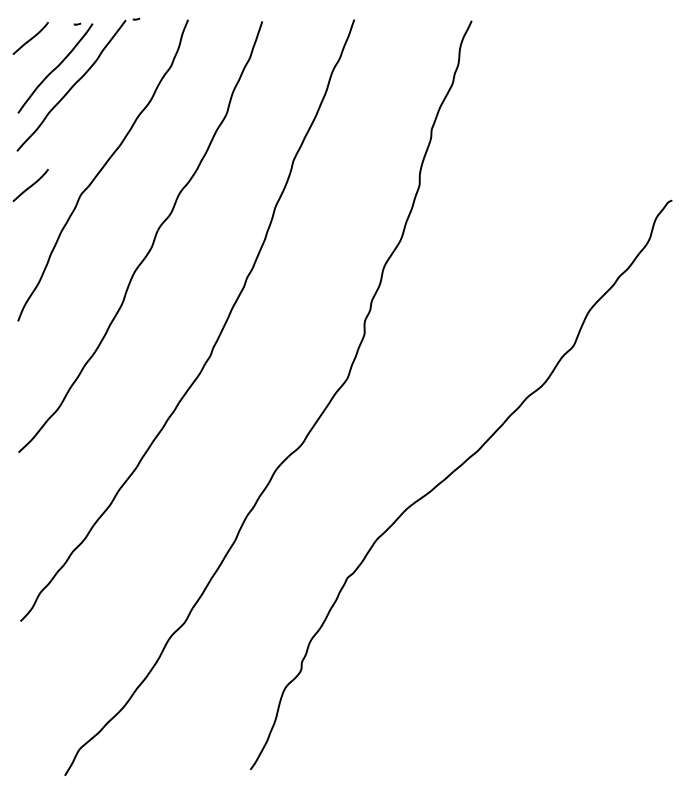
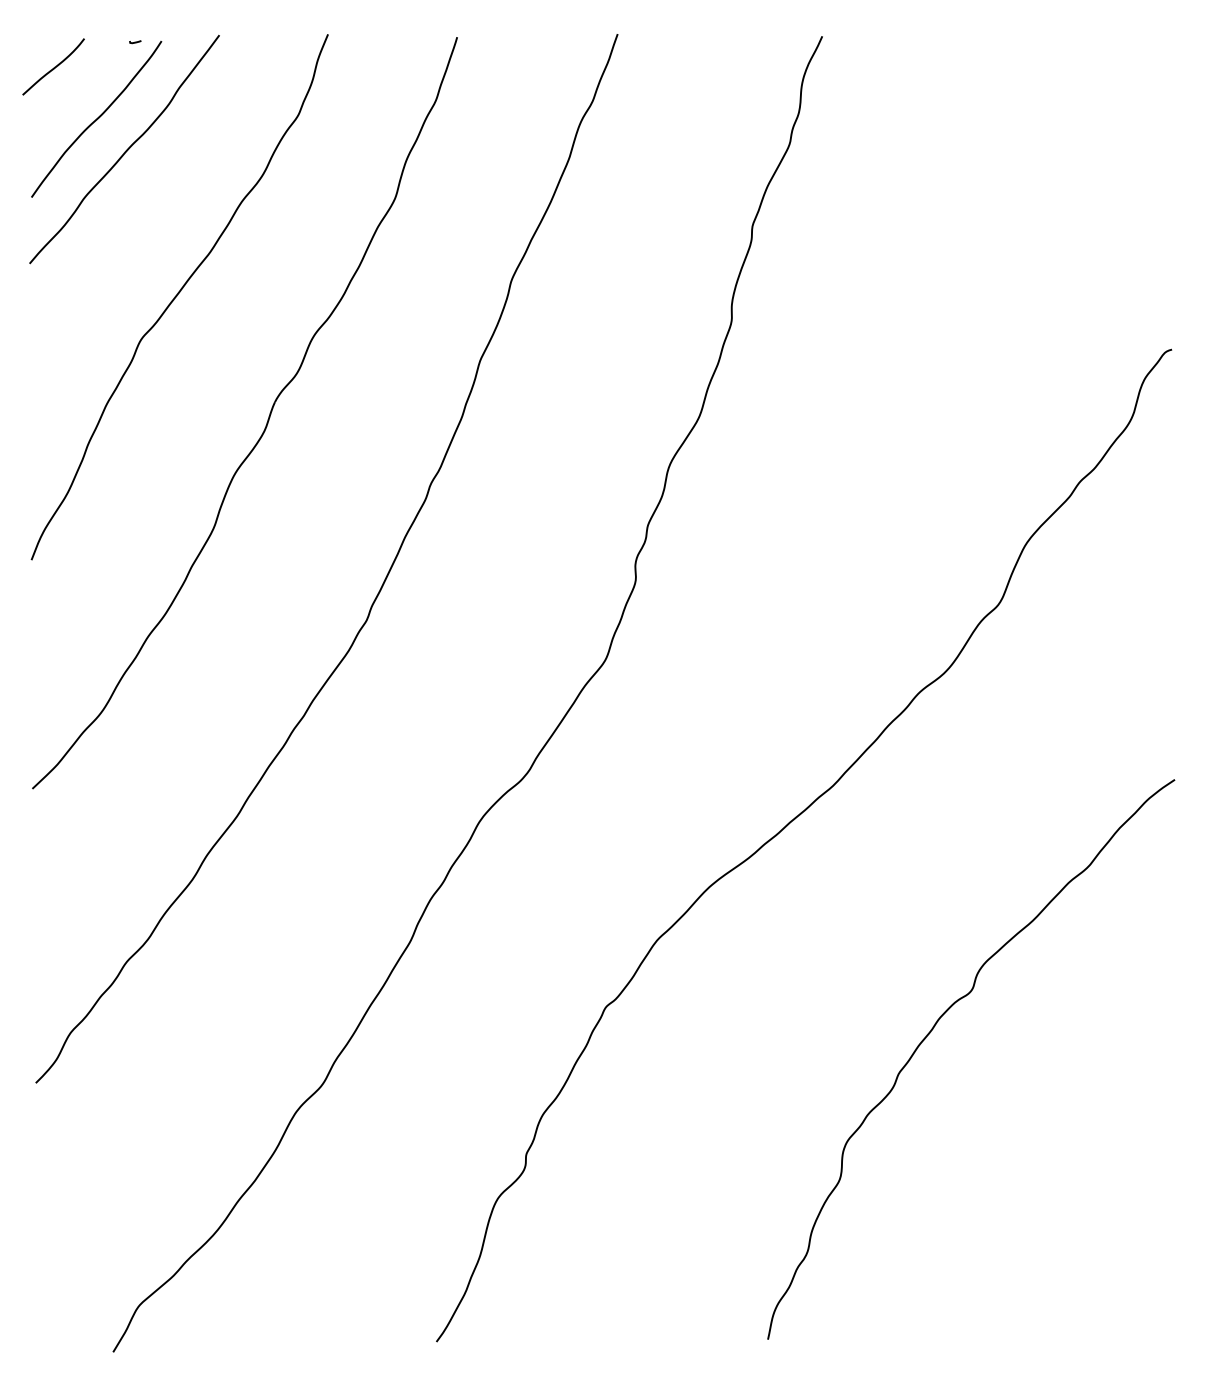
curve: (136, 18) -> (237, 32), removed
curve: (31, 184) -> (54, 321), removed
curve: (535, 591) -> (933, 1031), added

